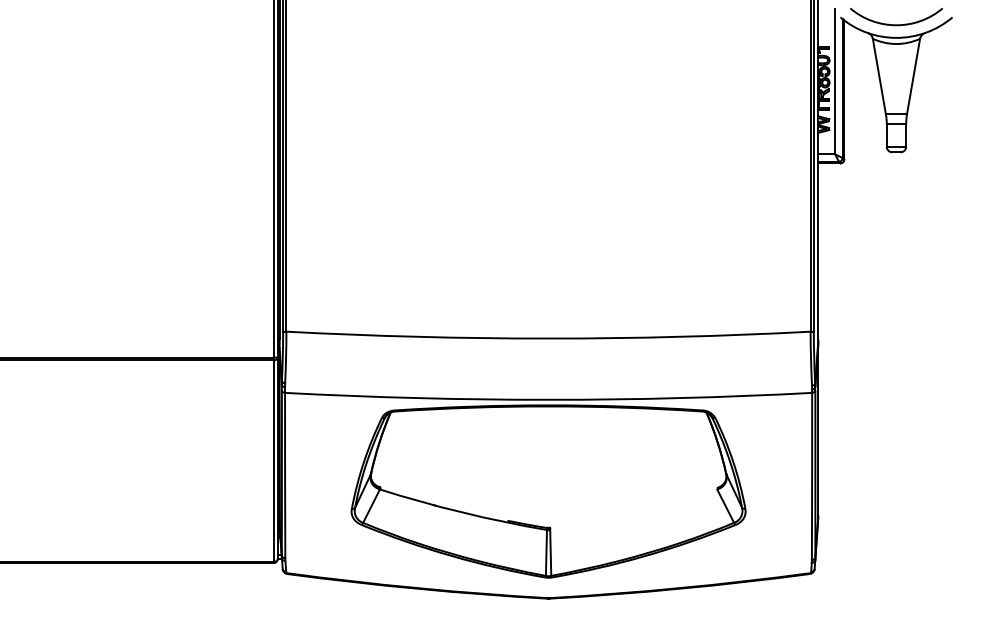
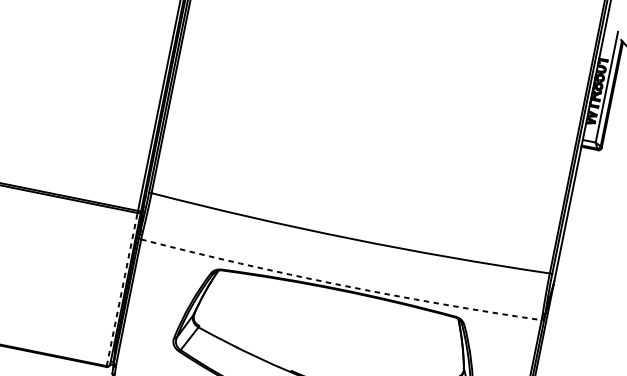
arc: (548, 399) -> (340, 284), solid -> dashed
line: (273, 461) -> (121, 289), solid -> dashed

